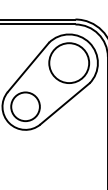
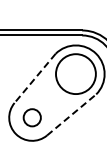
line: (28, 67) -> (35, 78), solid -> dashed
line: (65, 103) -> (72, 114), solid -> dashed
circle: (25, 106) -> (32, 117), size x0.6

